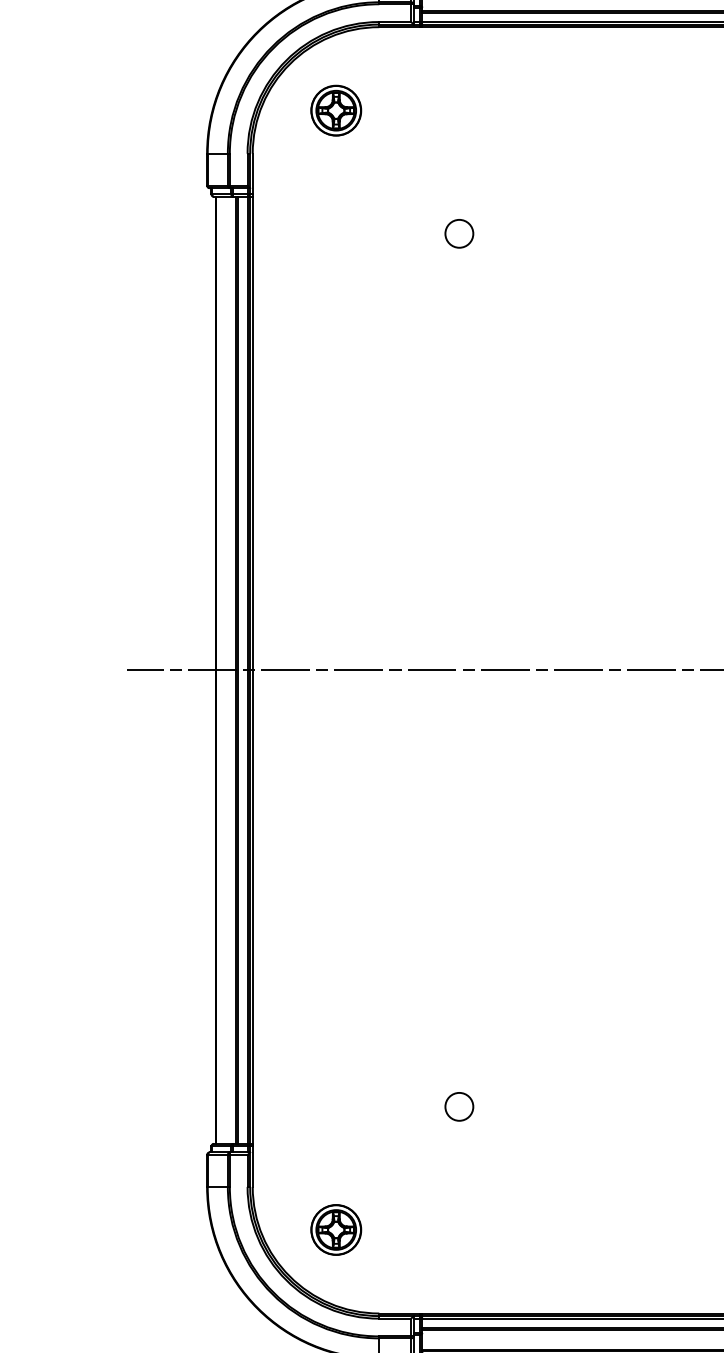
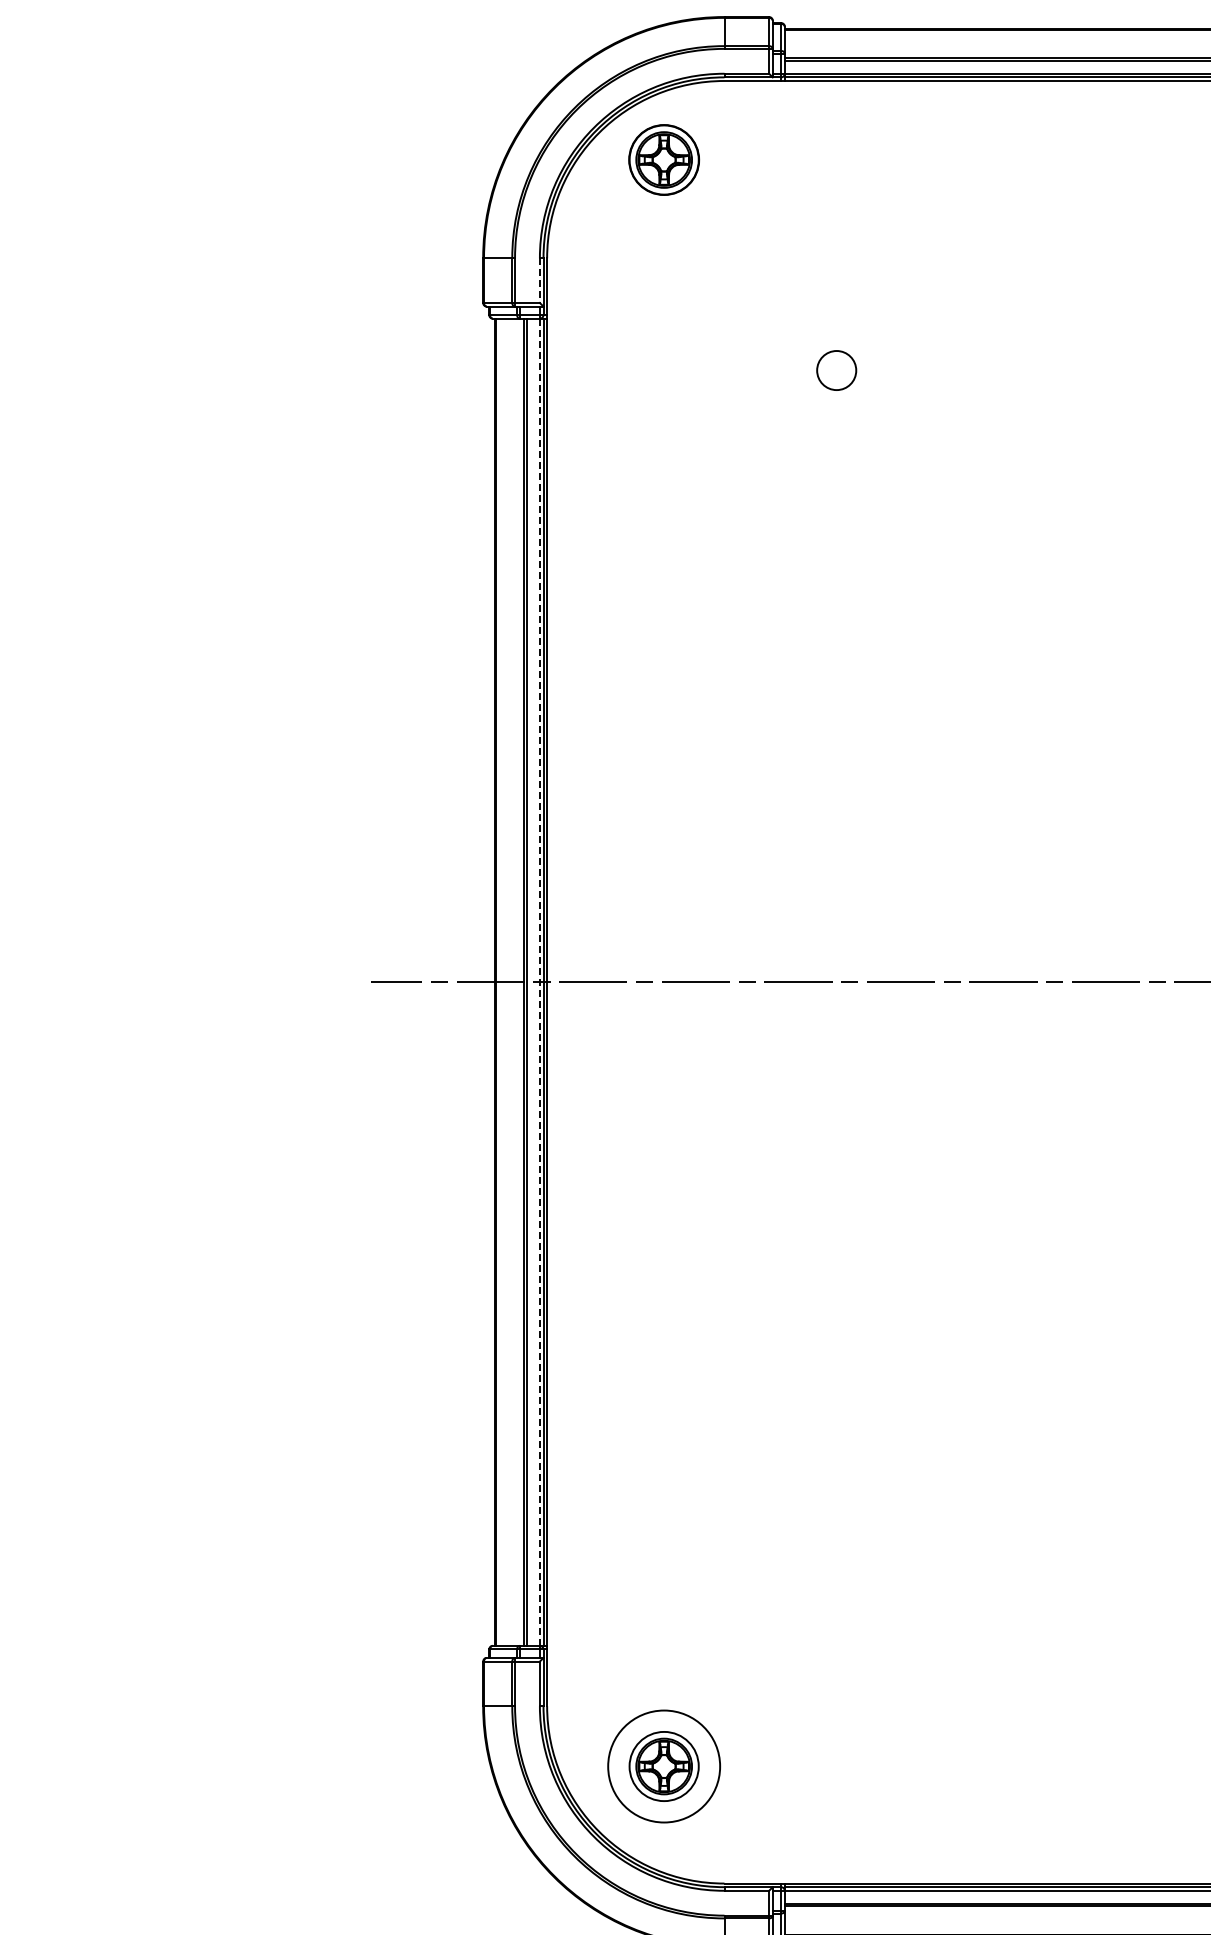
part: (335, 110) -> (663, 159), moved
line: (247, 170) -> (539, 281), solid -> dashed
line: (247, 670) -> (539, 982), solid -> dashed
circle: (459, 1106) -> (836, 1593), removed
circle: (336, 1229) -> (664, 1766), size x1.6

